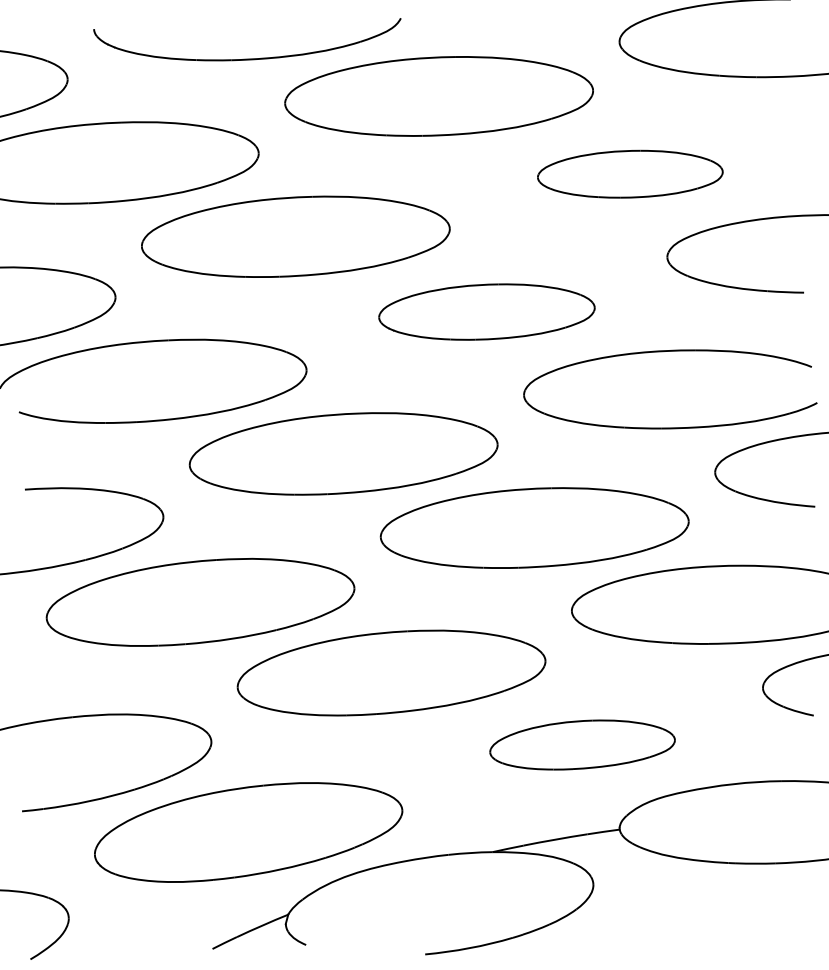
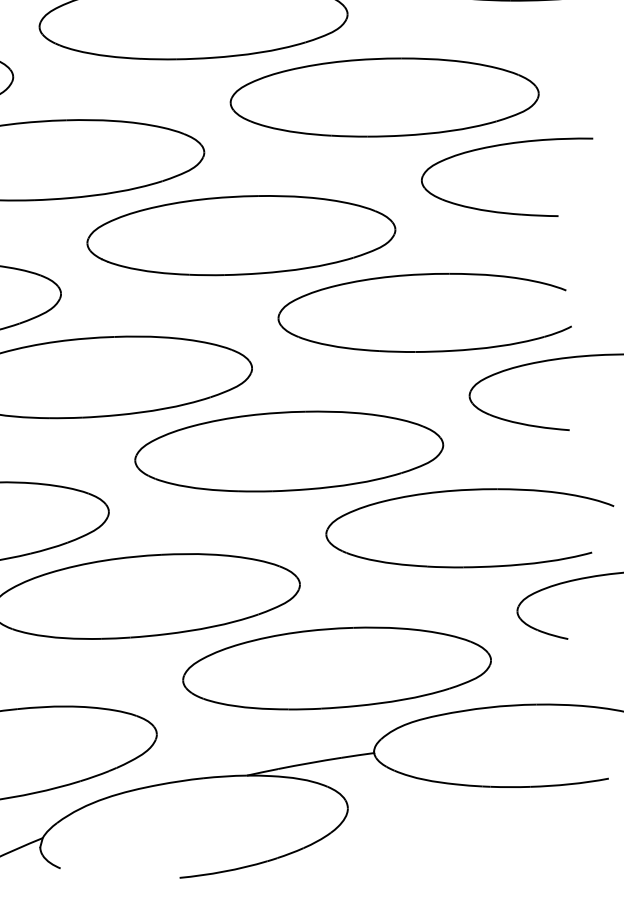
part: (630, 174) -> (384, 97), size x1.67
part: (486, 311) -> (240, 234), size x1.43
part: (582, 744) -> (336, 667), size x1.67

